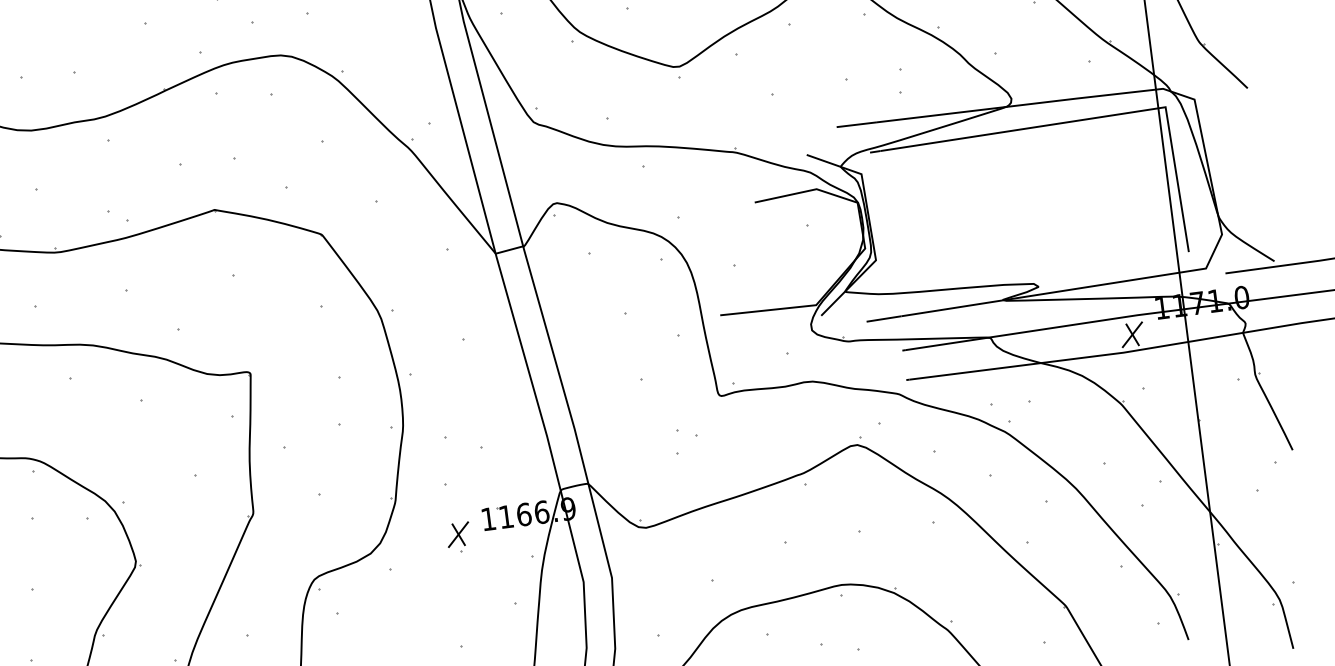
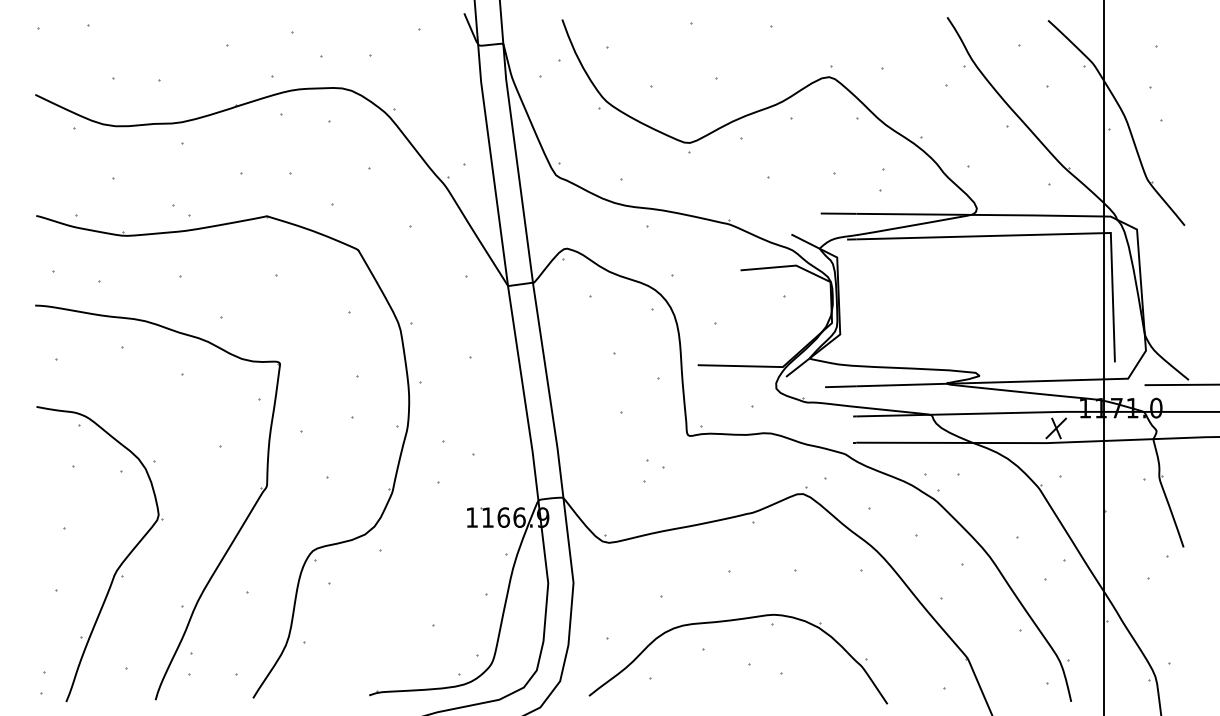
part: (458, 537) -> (443, 530), removed

